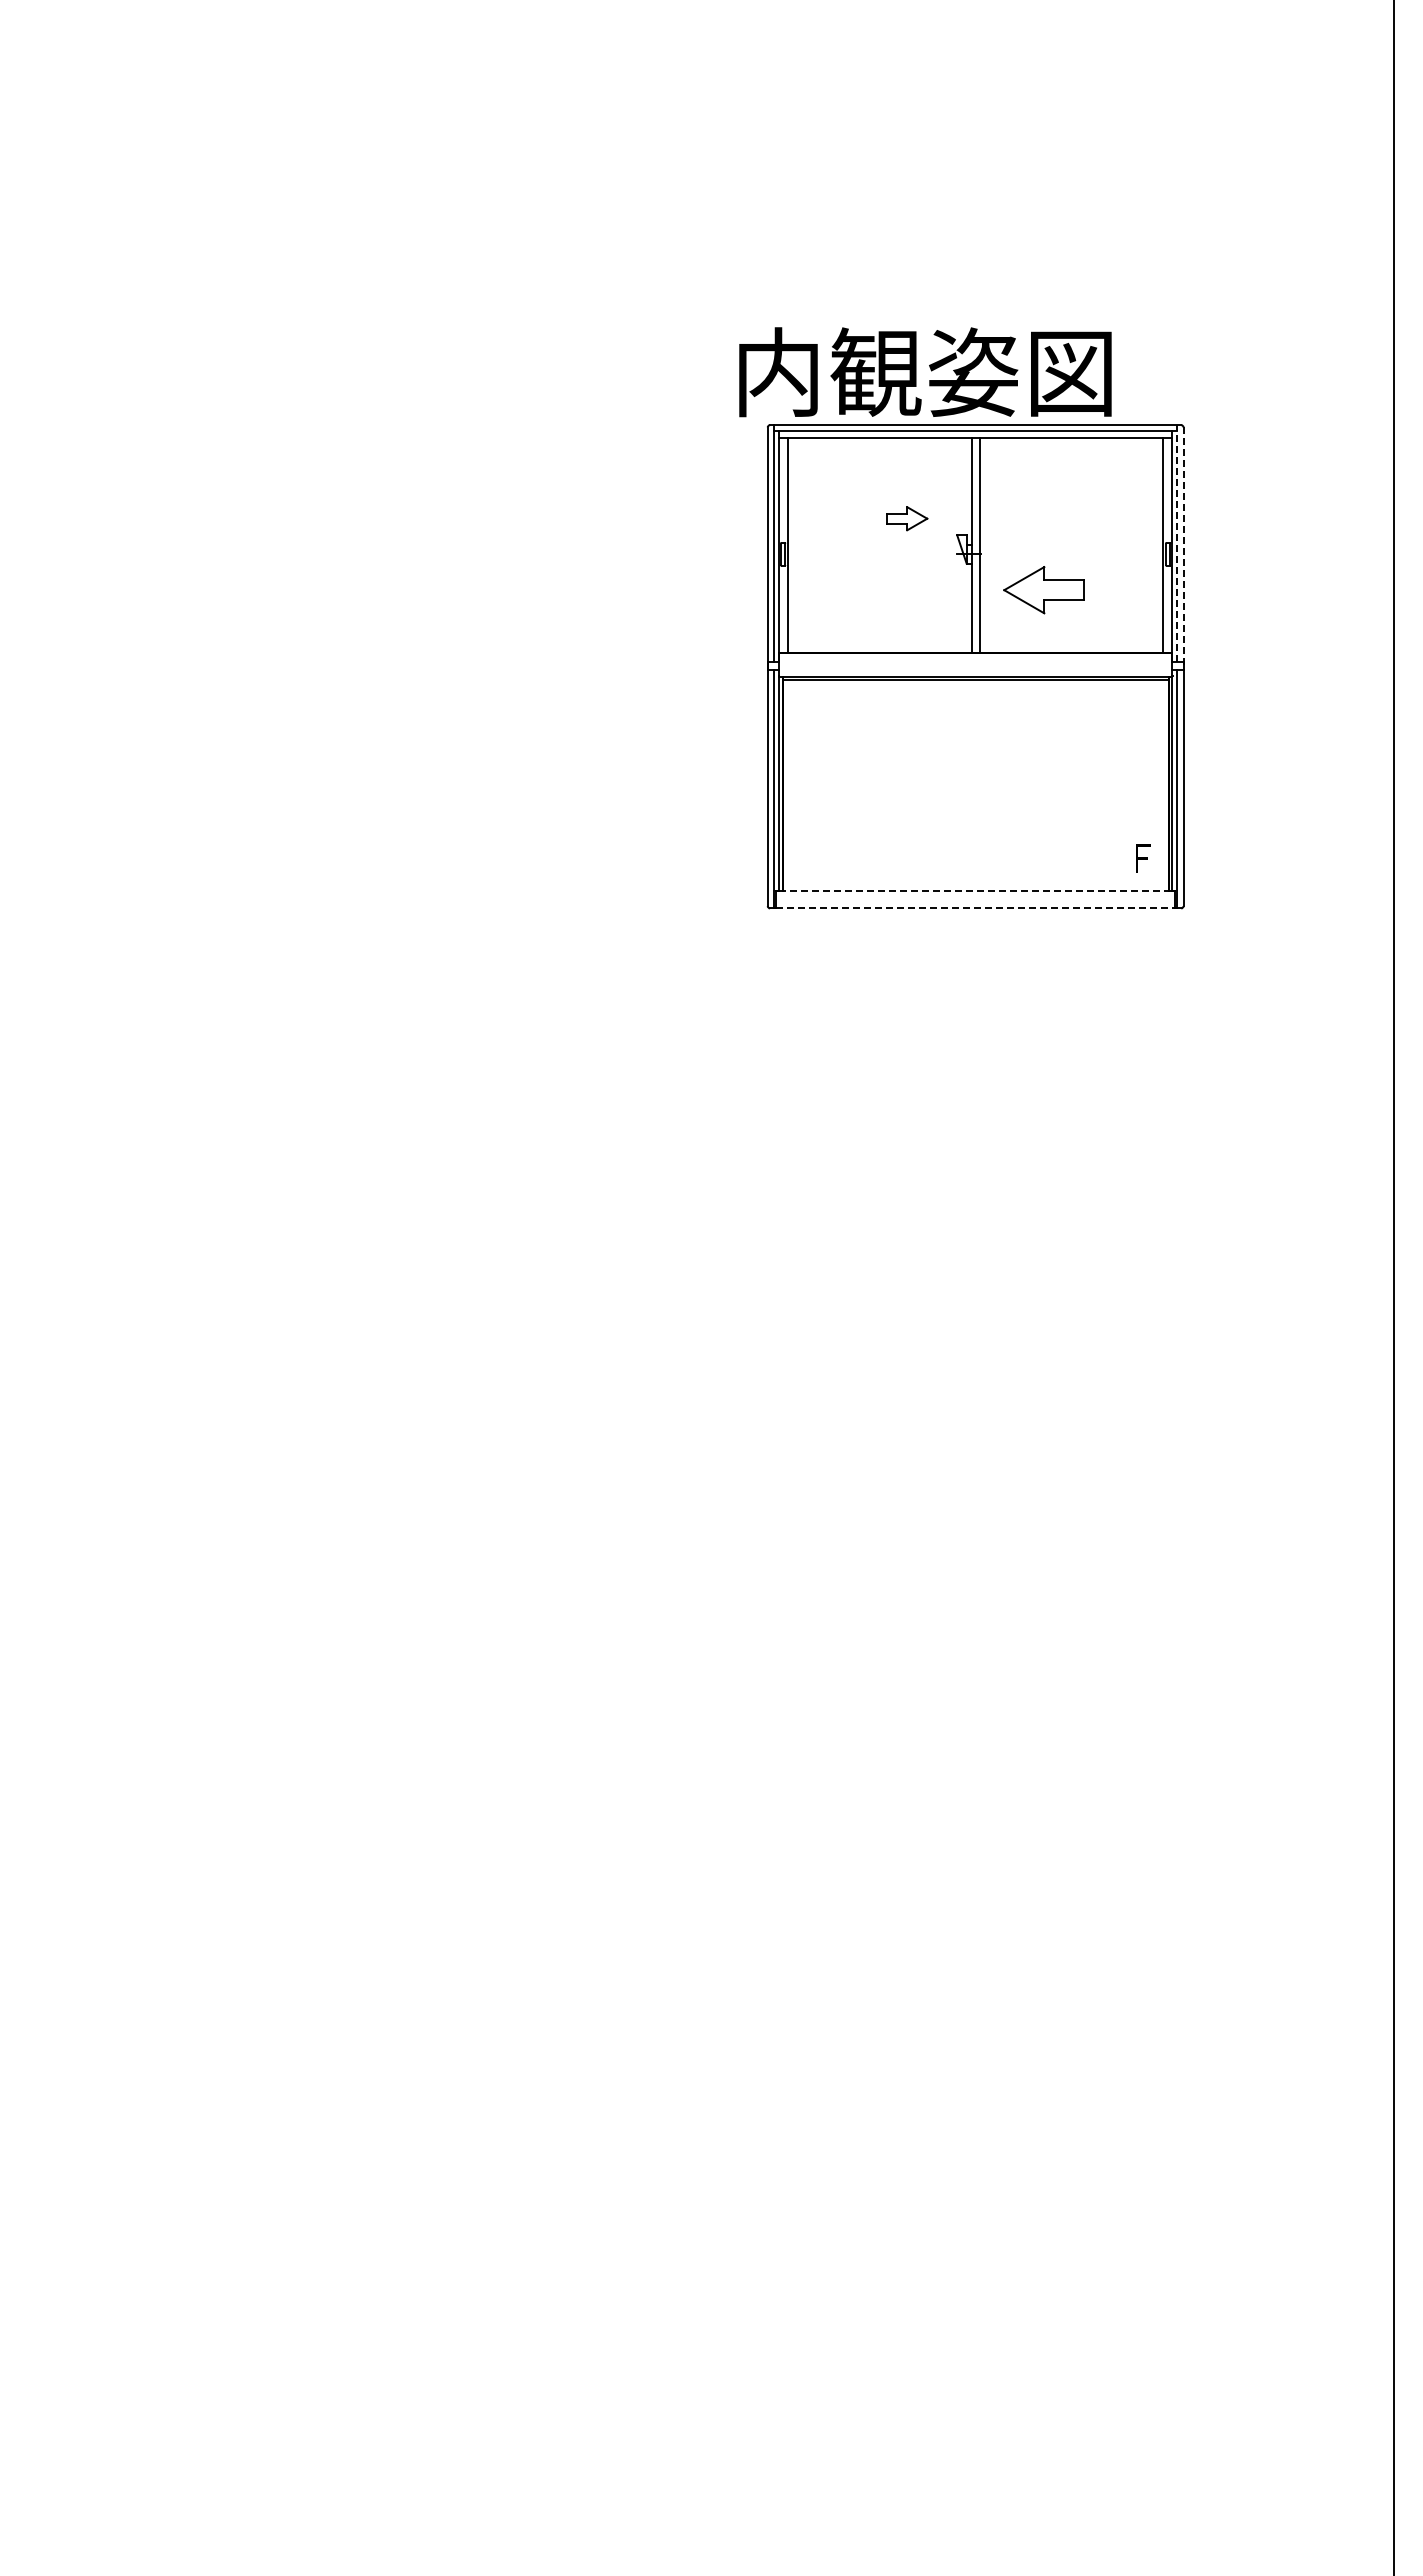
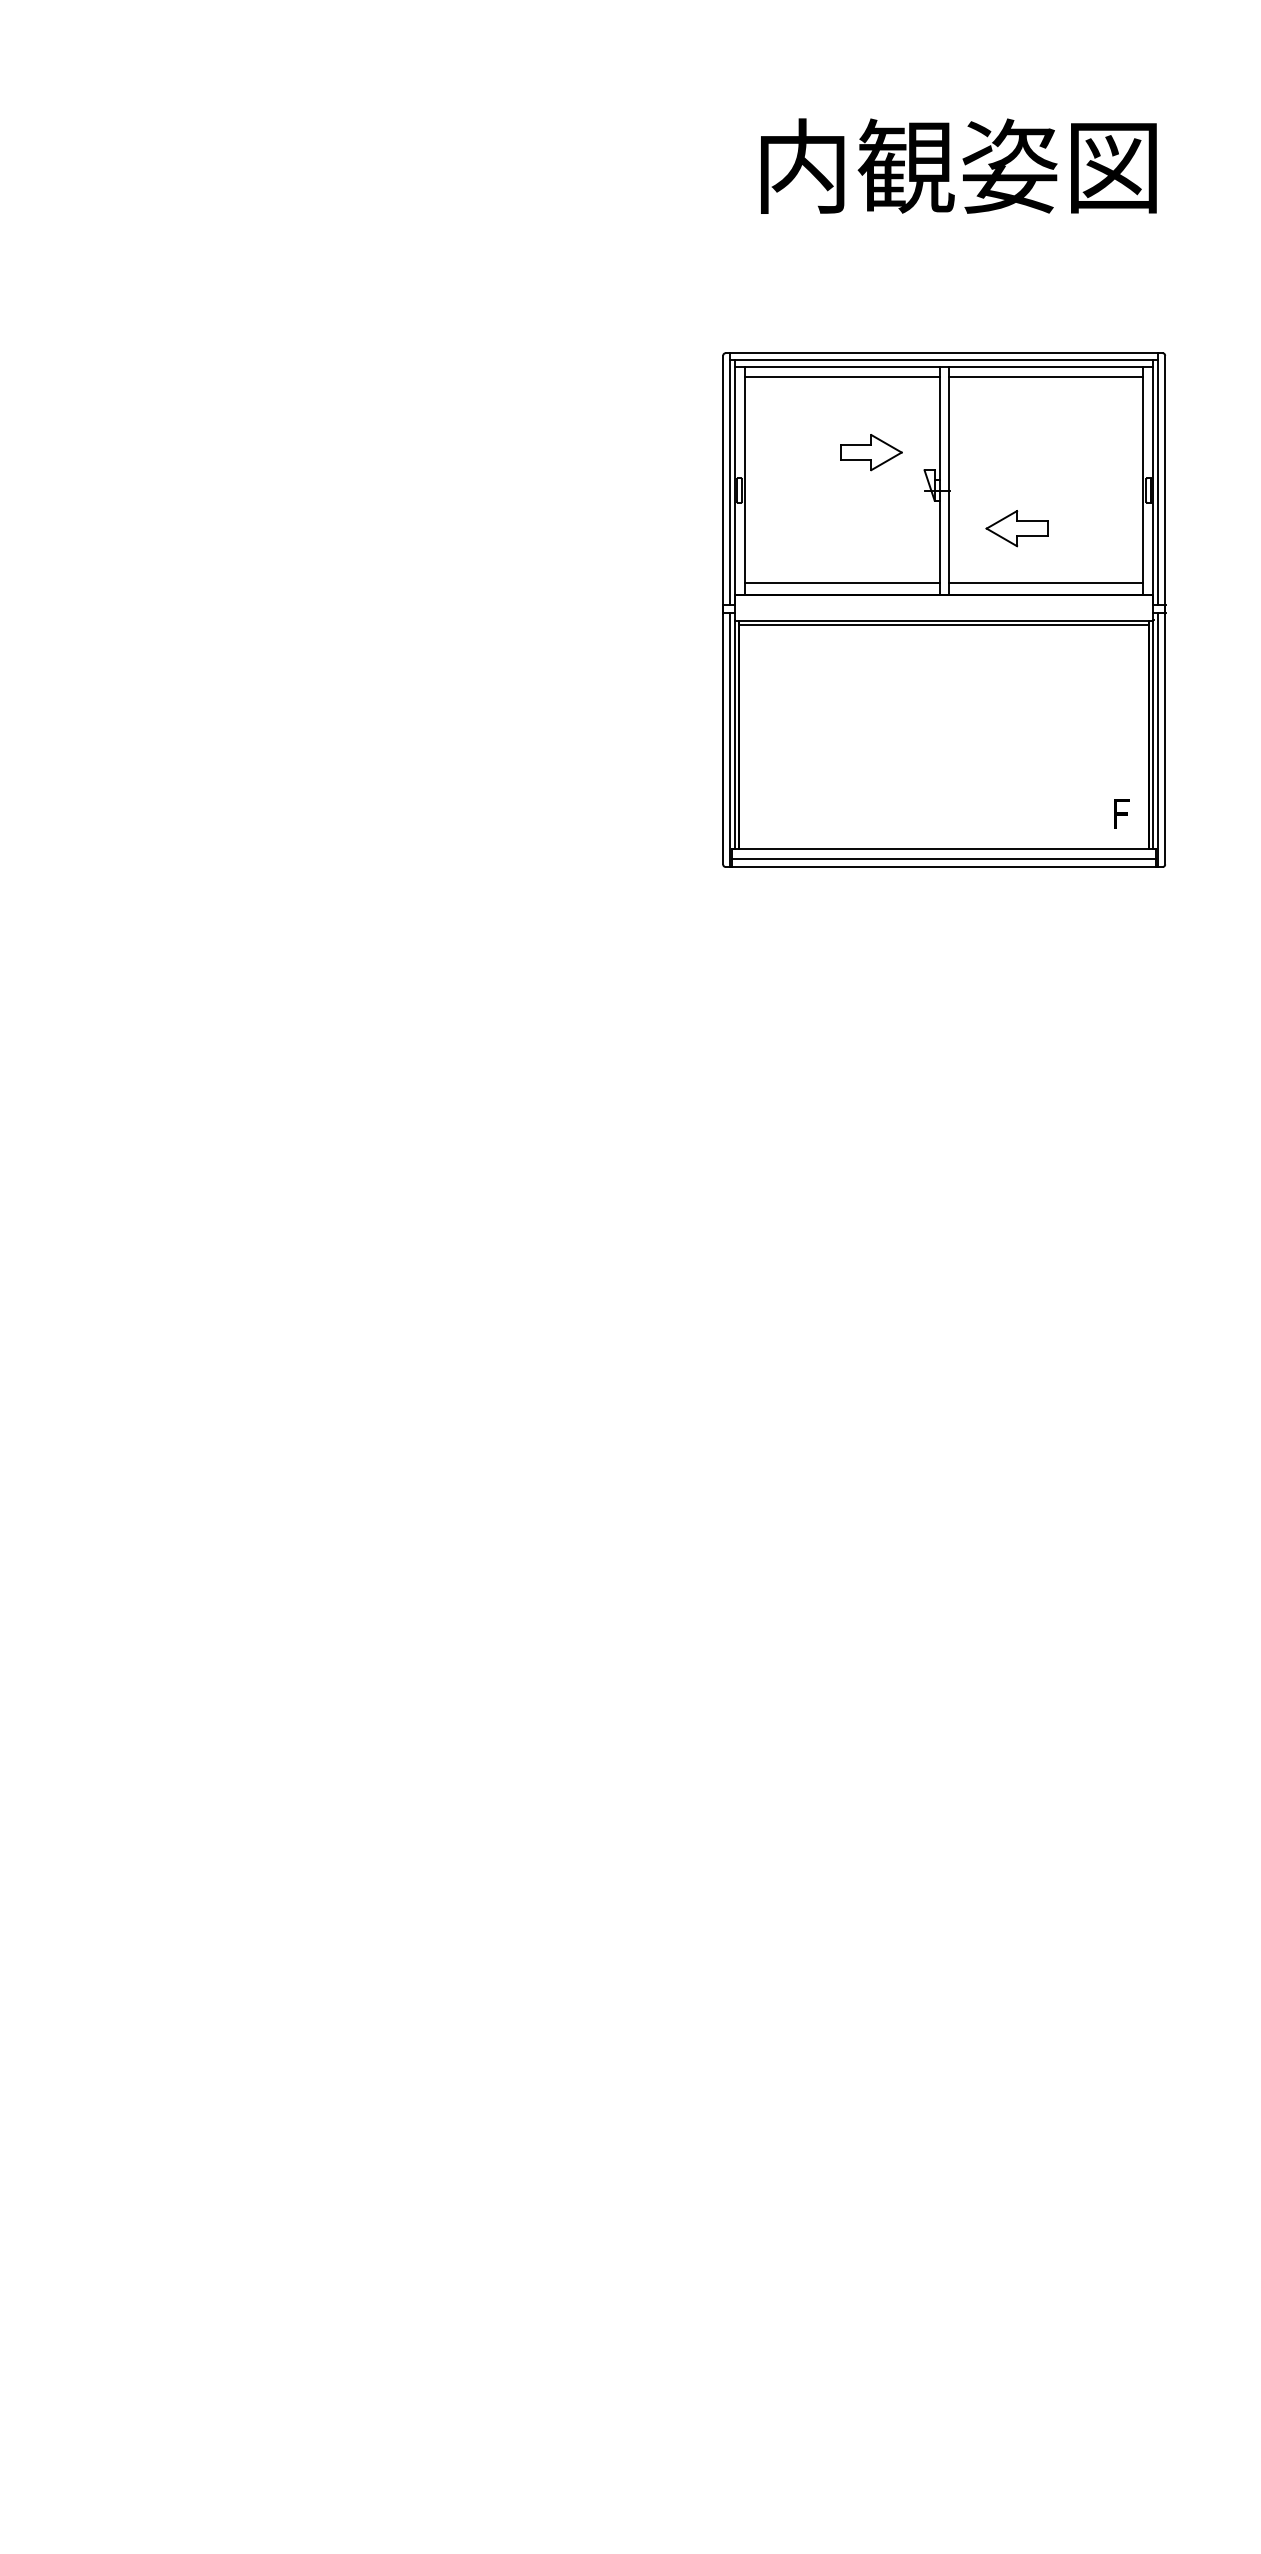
text: (925, 372) -> (958, 166), moved
line: (879, 447) -> (841, 376), added
line: (1071, 447) -> (1046, 376), added
part: (907, 518) -> (871, 452), size x1.43
line: (1177, 543) -> (1158, 479), dashed -> solid
line: (1183, 549) -> (1165, 485), dashed -> solid
part: (1043, 589) -> (1016, 527), size x0.71
line: (879, 641) -> (841, 583), added
line: (1071, 641) -> (1046, 583), added
line: (975, 891) -> (944, 849), dashed -> solid
line: (975, 900) -> (944, 858), added
line: (976, 908) -> (945, 867), dashed -> solid

